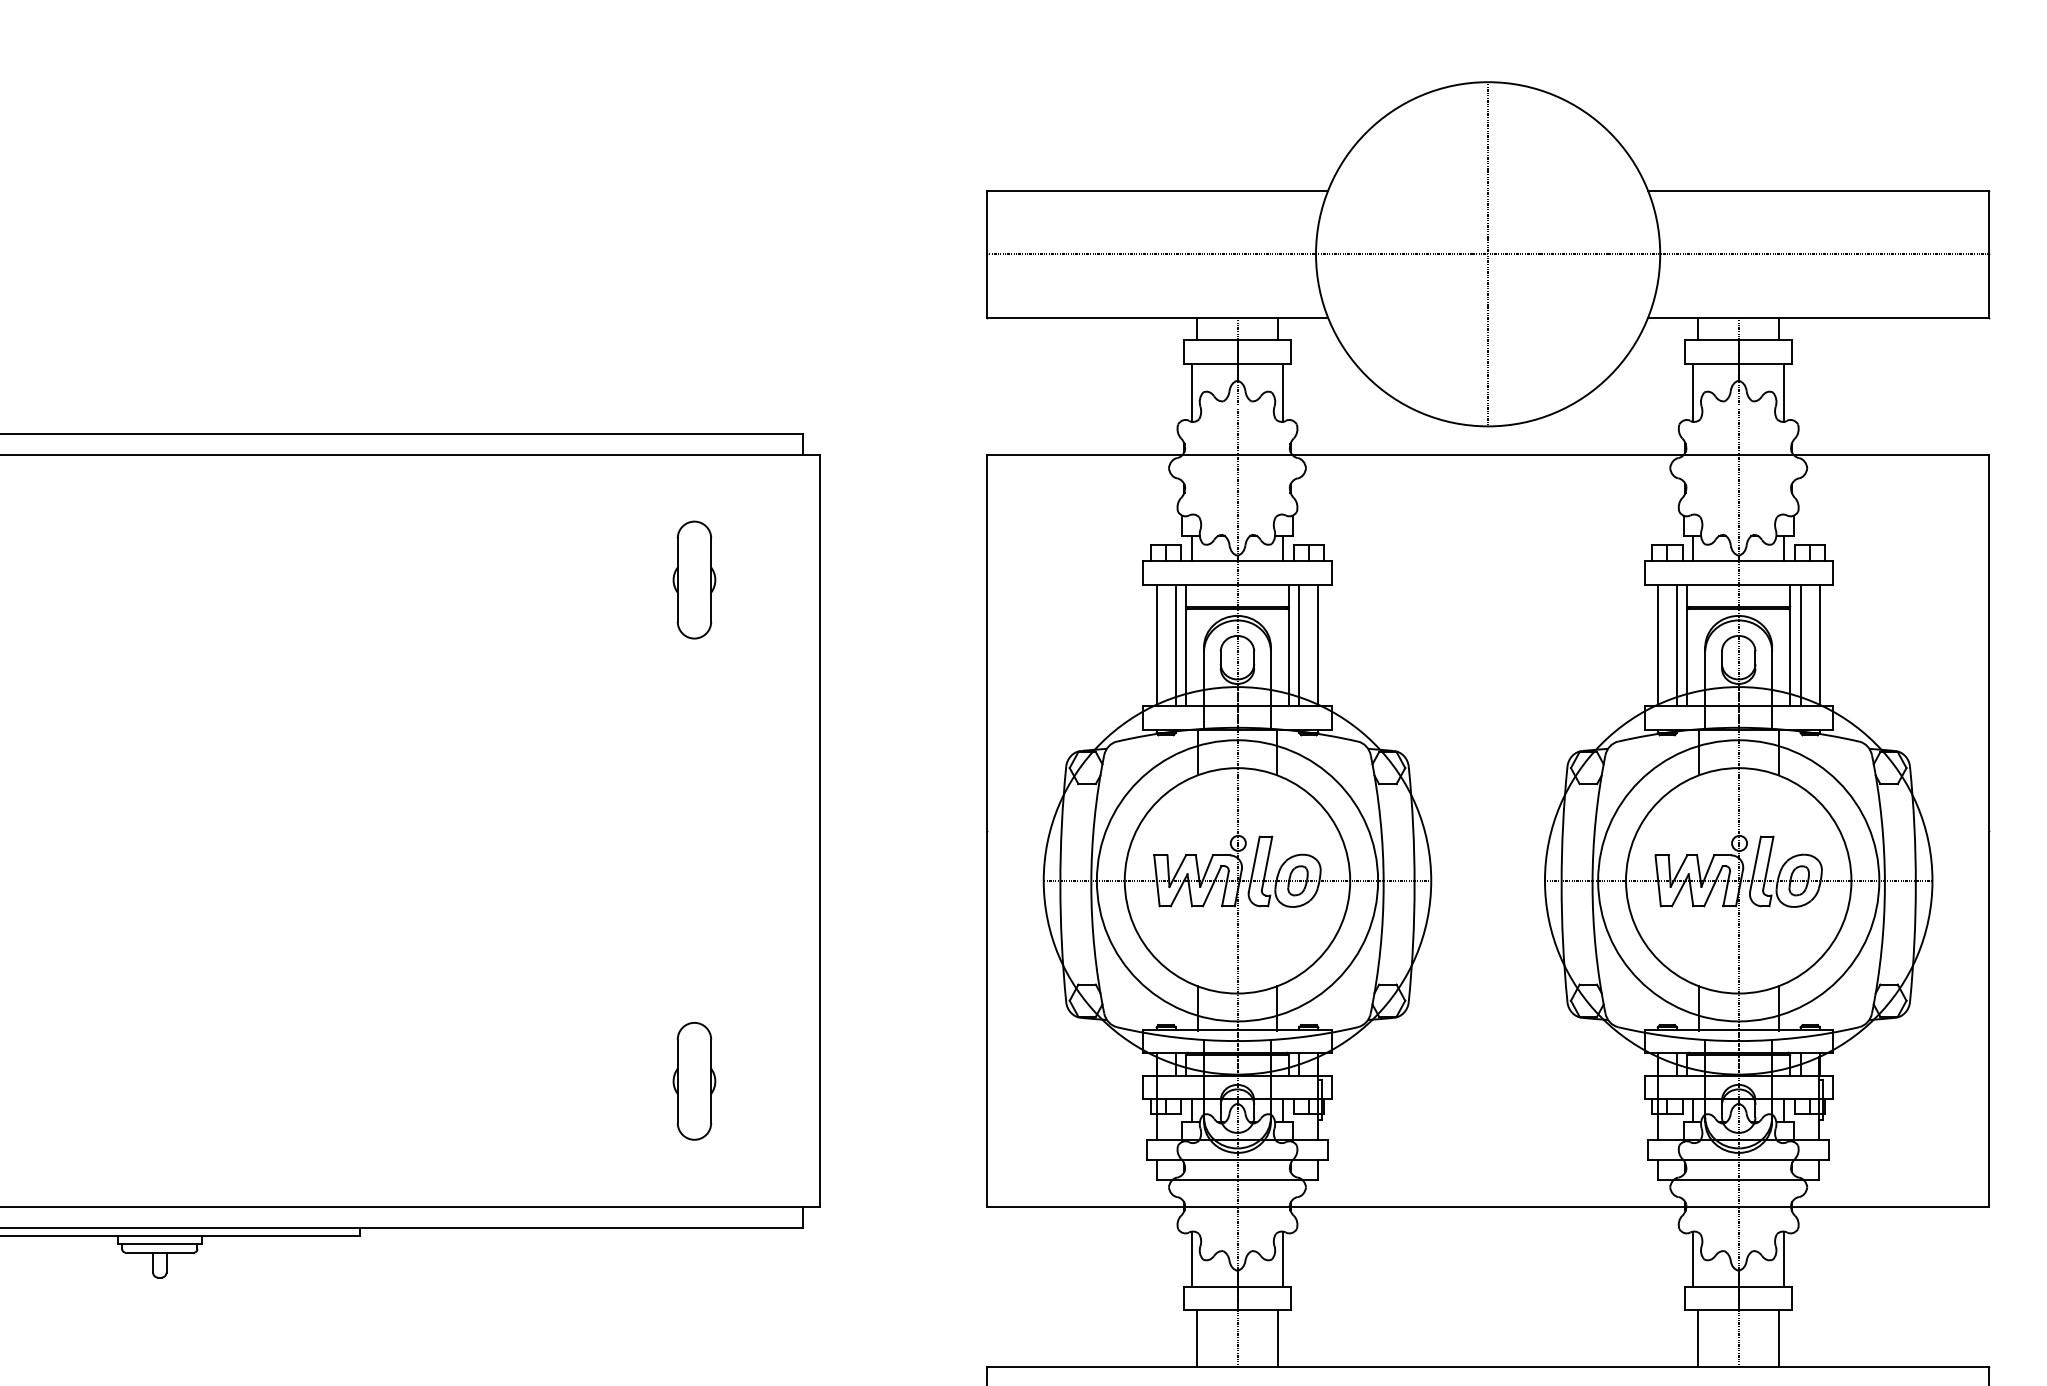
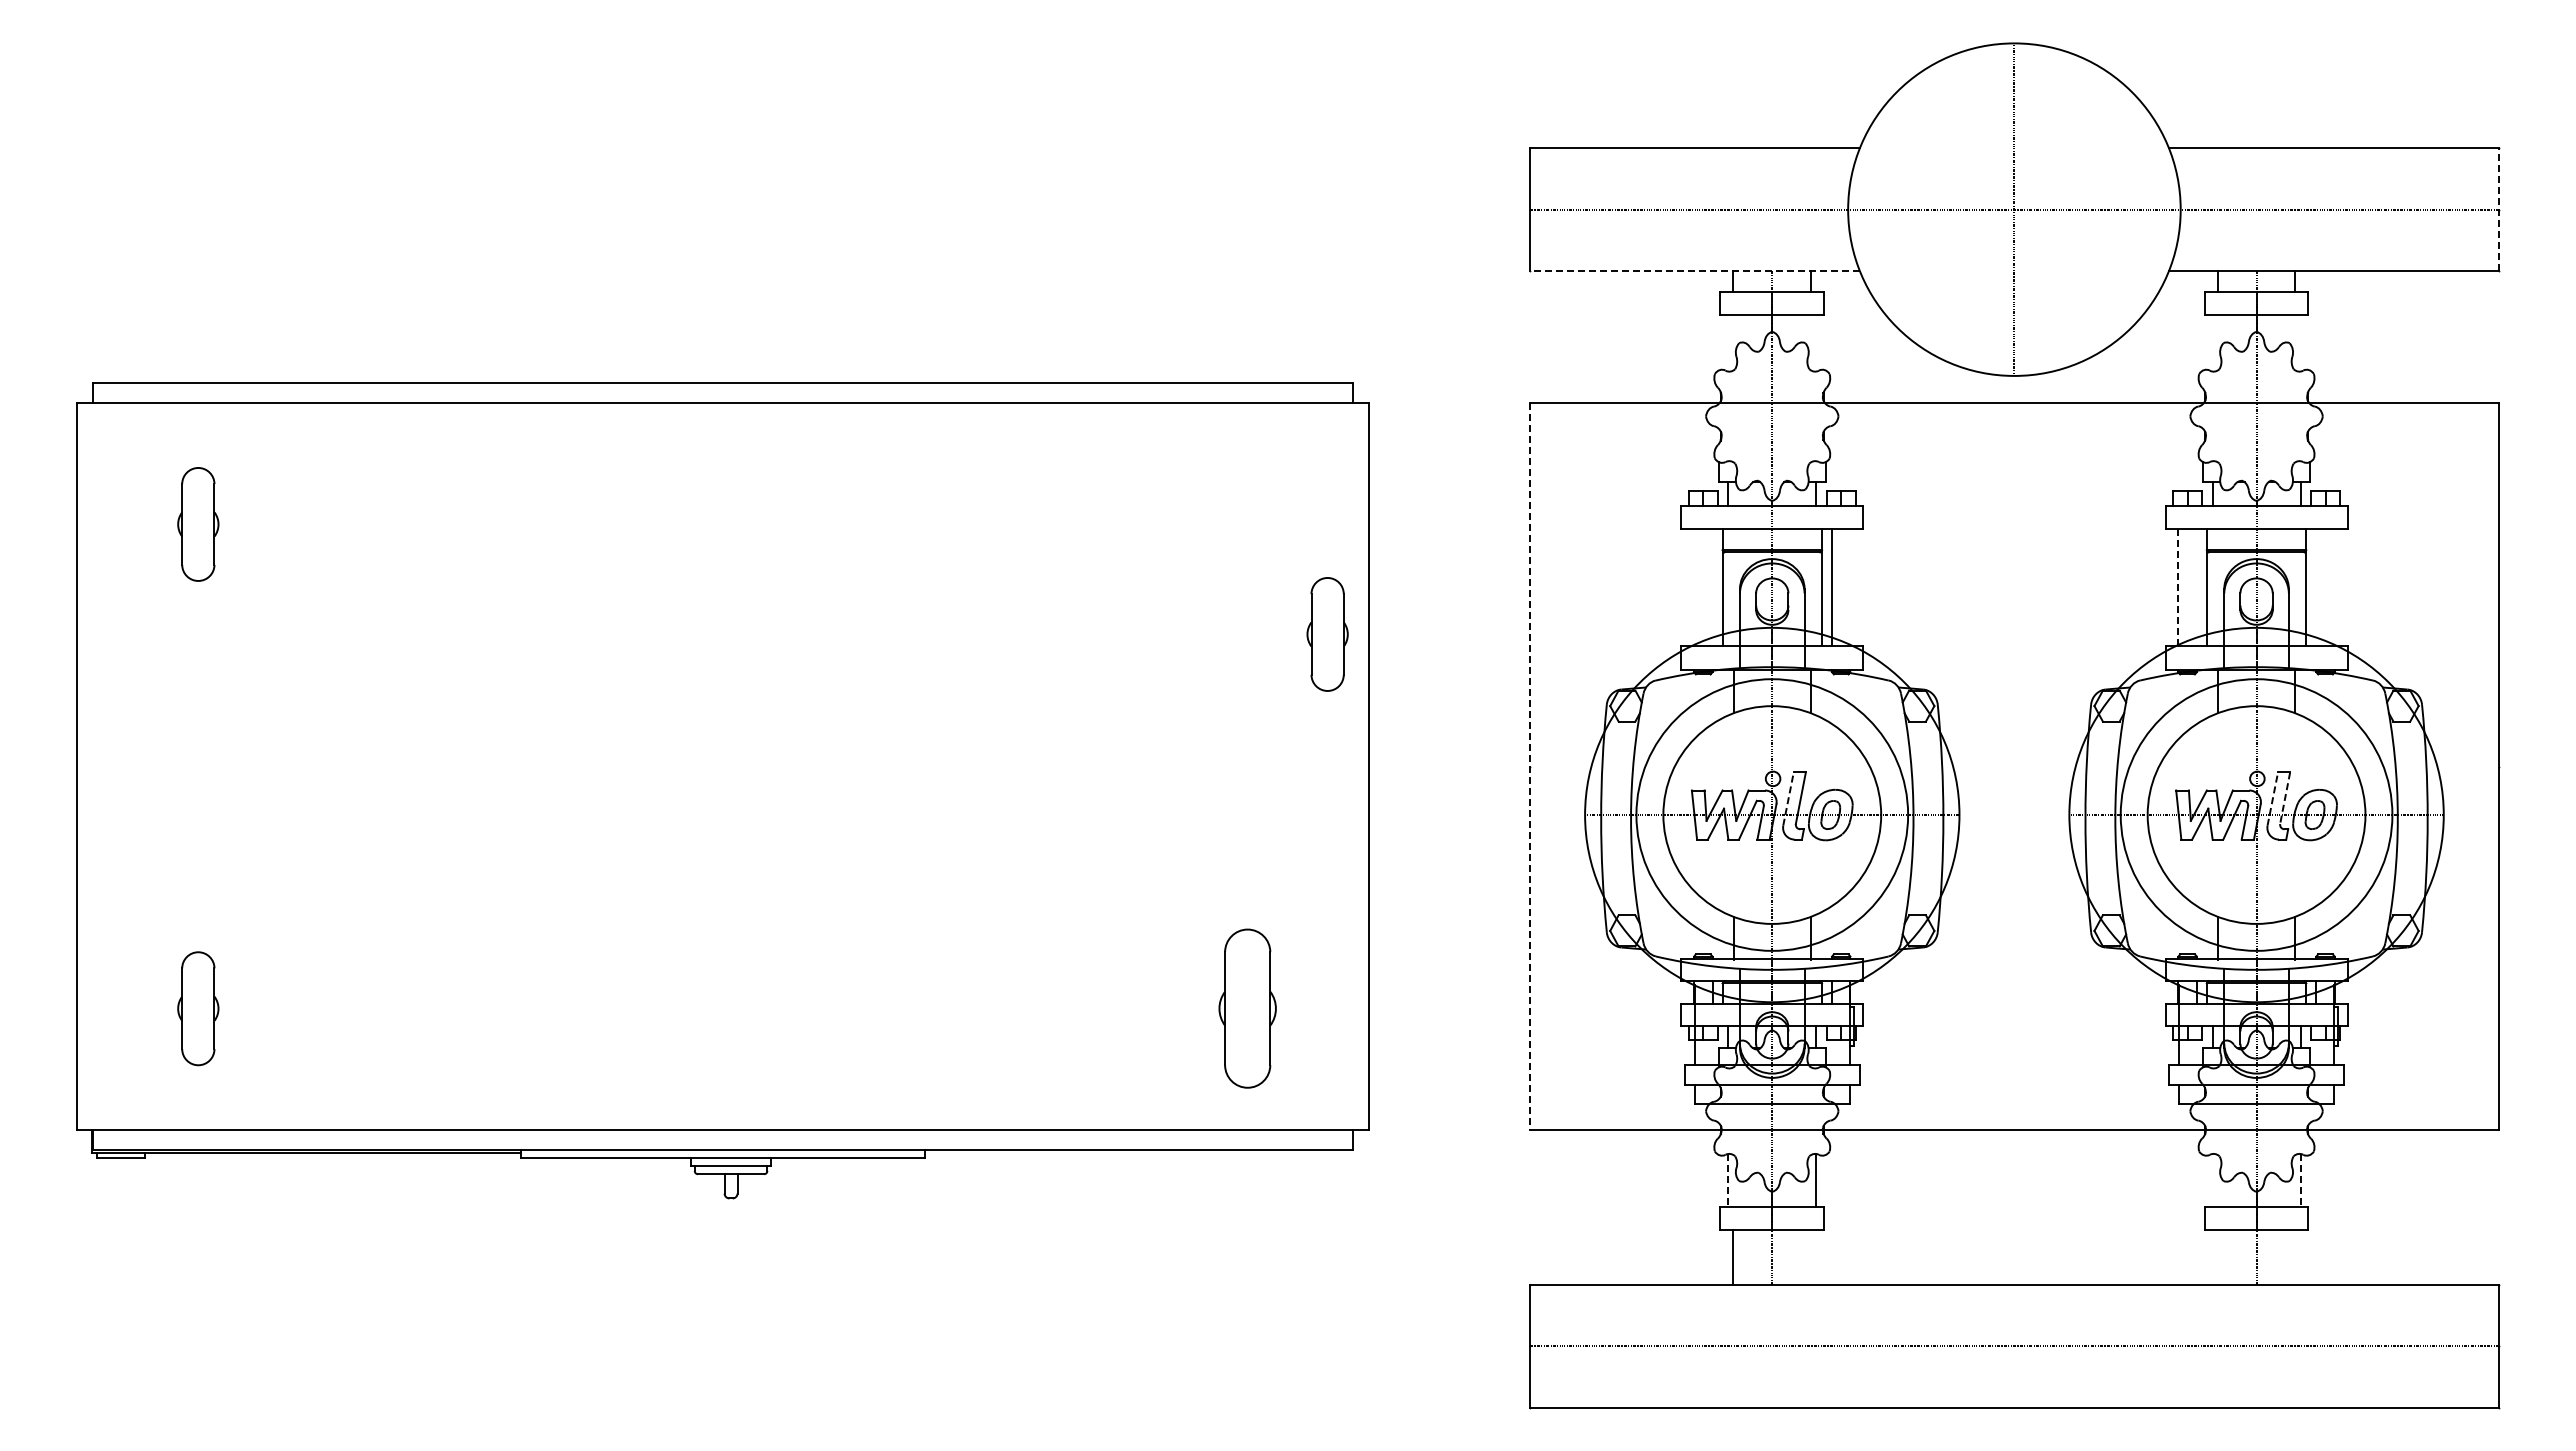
line: (1989, 254) -> (2498, 209), solid -> dashed
line: (1158, 318) -> (1695, 271), solid -> dashed
line: (1192, 392) -> (1728, 343), removed
line: (1283, 392) -> (1816, 343), removed
line: (1693, 392) -> (2212, 343), removed
line: (1784, 392) -> (2300, 343), removed
part: (694, 580) -> (1327, 634), moved
line: (1156, 645) -> (1694, 587), removed
line: (1175, 645) -> (1712, 587), removed
line: (1318, 645) -> (1850, 587), removed
line: (1657, 645) -> (2178, 587), solid -> dashed
line: (1676, 645) -> (2196, 587), removed
line: (1800, 645) -> (2316, 587), removed
line: (1819, 645) -> (2334, 587), removed
line: (987, 831) -> (1530, 767), solid -> dashed
line: (1254, 863) -> (1788, 798), solid -> dashed
line: (1755, 863) -> (2272, 798), solid -> dashed
line: (1768, 863) -> (2285, 798), solid -> dashed
part: (694, 1081) -> (1247, 1008), size x1.4
line: (1192, 1259) -> (1728, 1180), solid -> dashed
line: (1693, 1259) -> (2212, 1180), removed
line: (1784, 1259) -> (2300, 1180), solid -> dashed
line: (1278, 1337) -> (1811, 1256), removed
line: (1698, 1337) -> (2217, 1256), removed
line: (1779, 1337) -> (2295, 1256), removed

